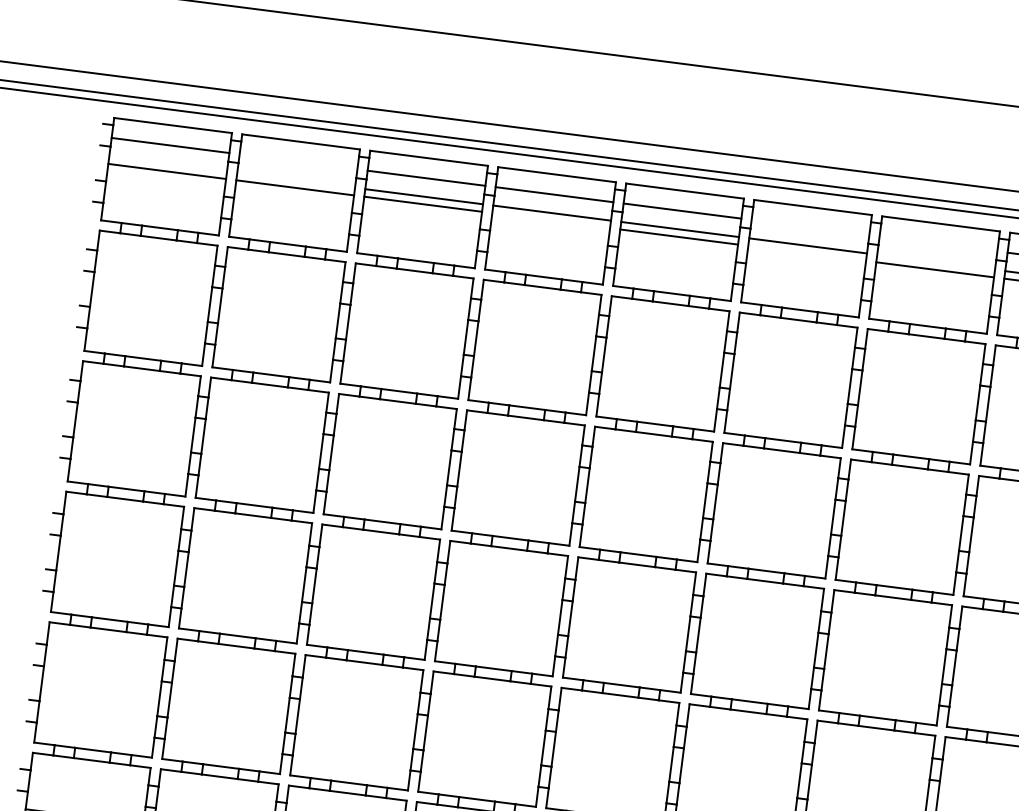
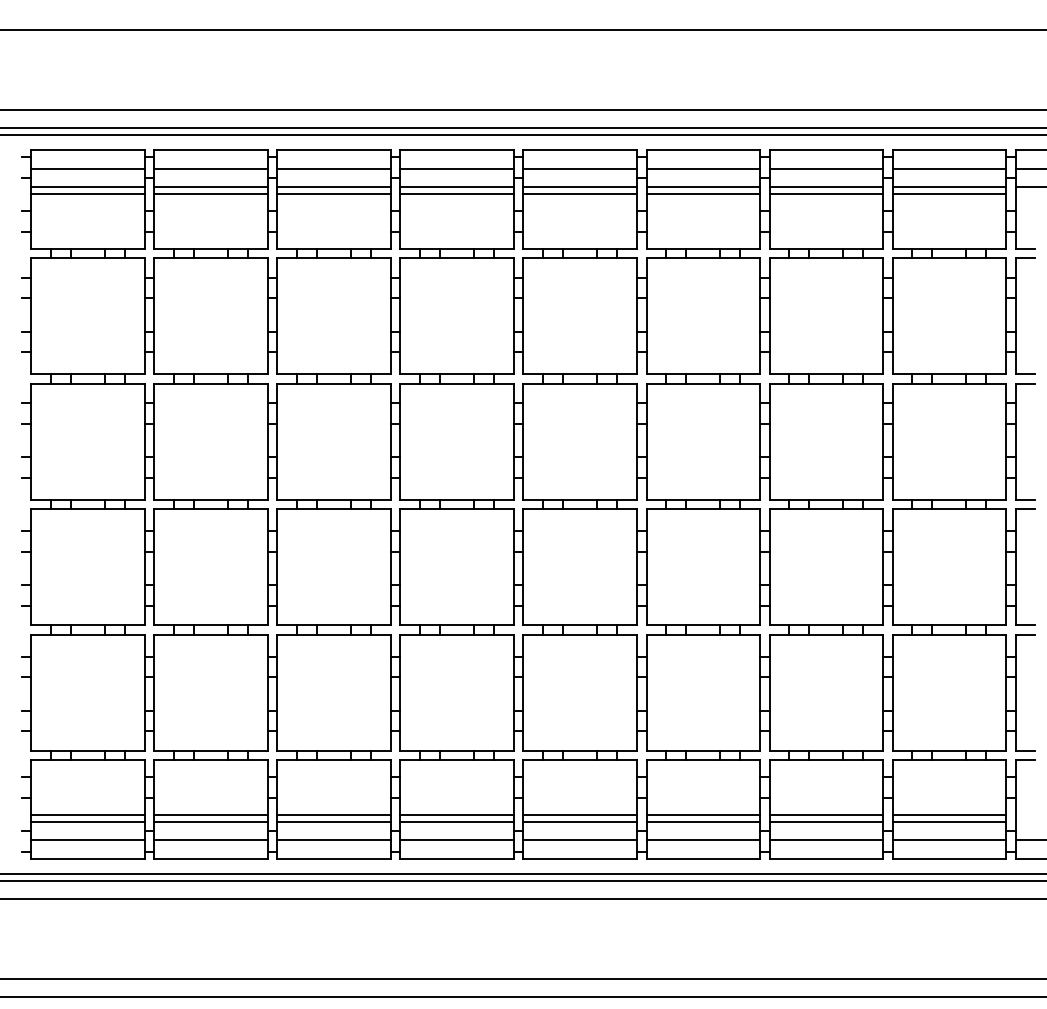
line: (298, 161) -> (210, 169), added
line: (167, 164) -> (87, 187), added
line: (295, 180) -> (210, 187), added
line: (550, 220) -> (456, 194), added
line: (809, 227) -> (702, 169), added
line: (937, 243) -> (825, 169), added
line: (806, 253) -> (702, 194), added
line: (935, 262) -> (825, 187), added

